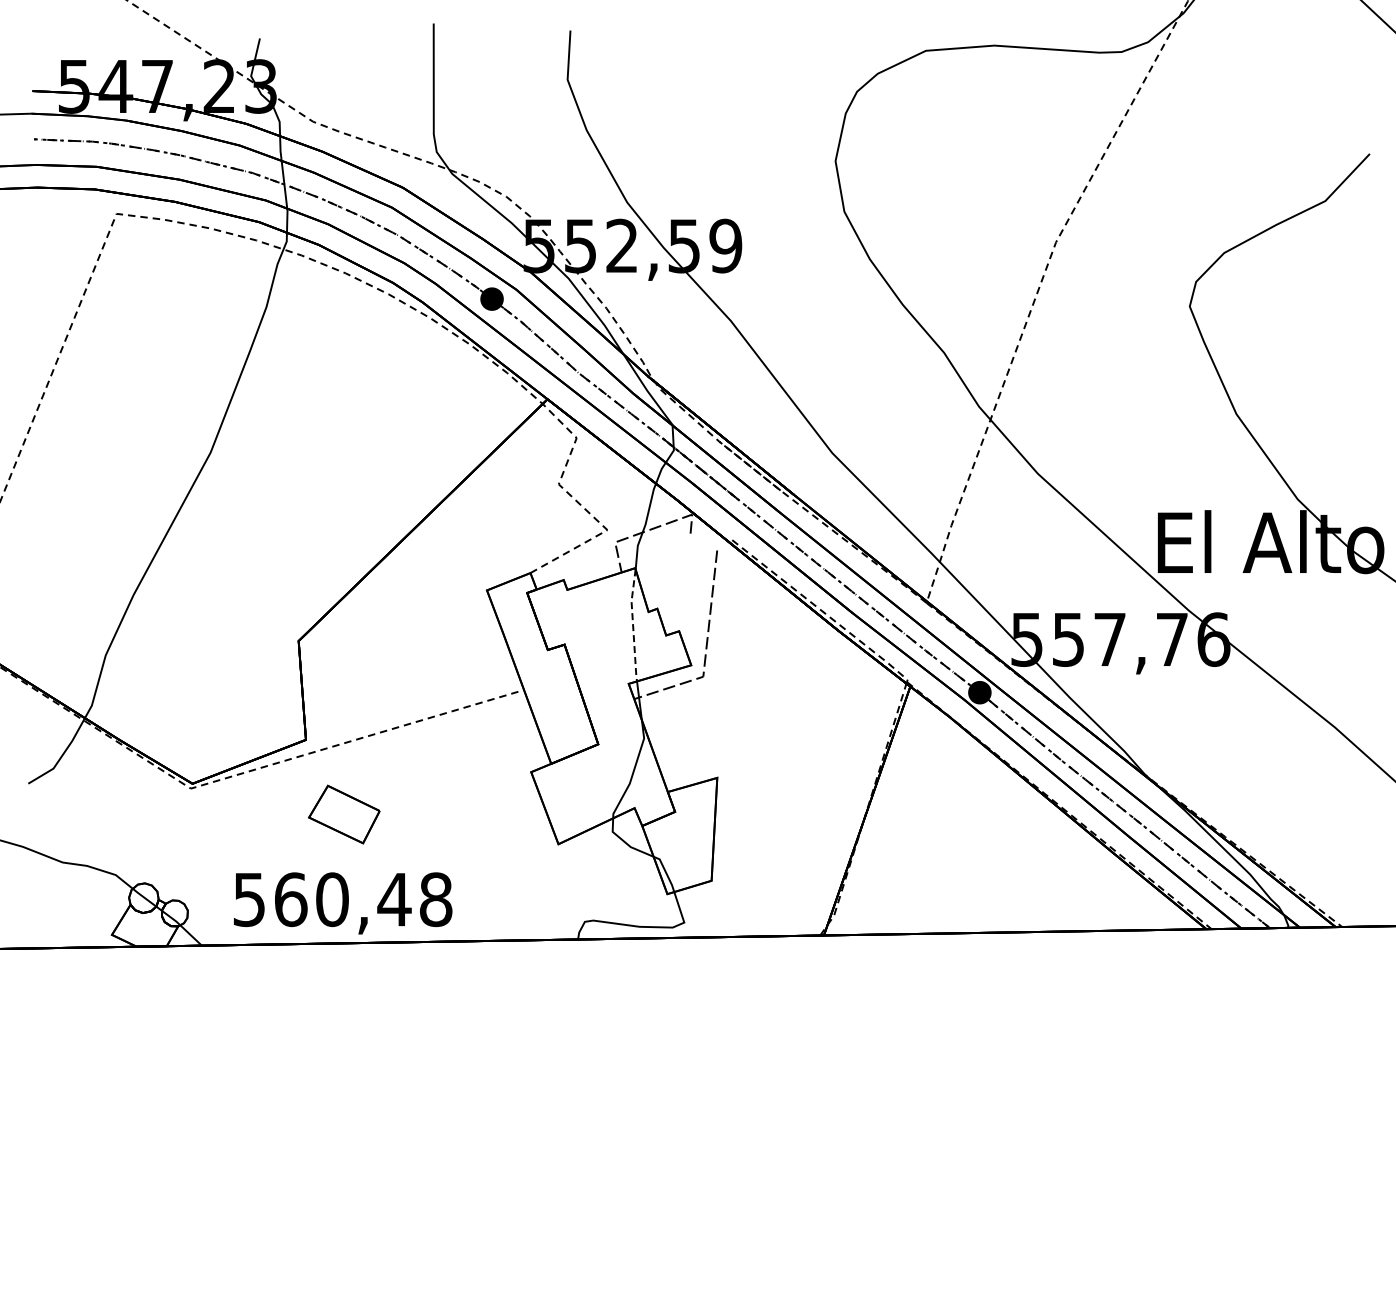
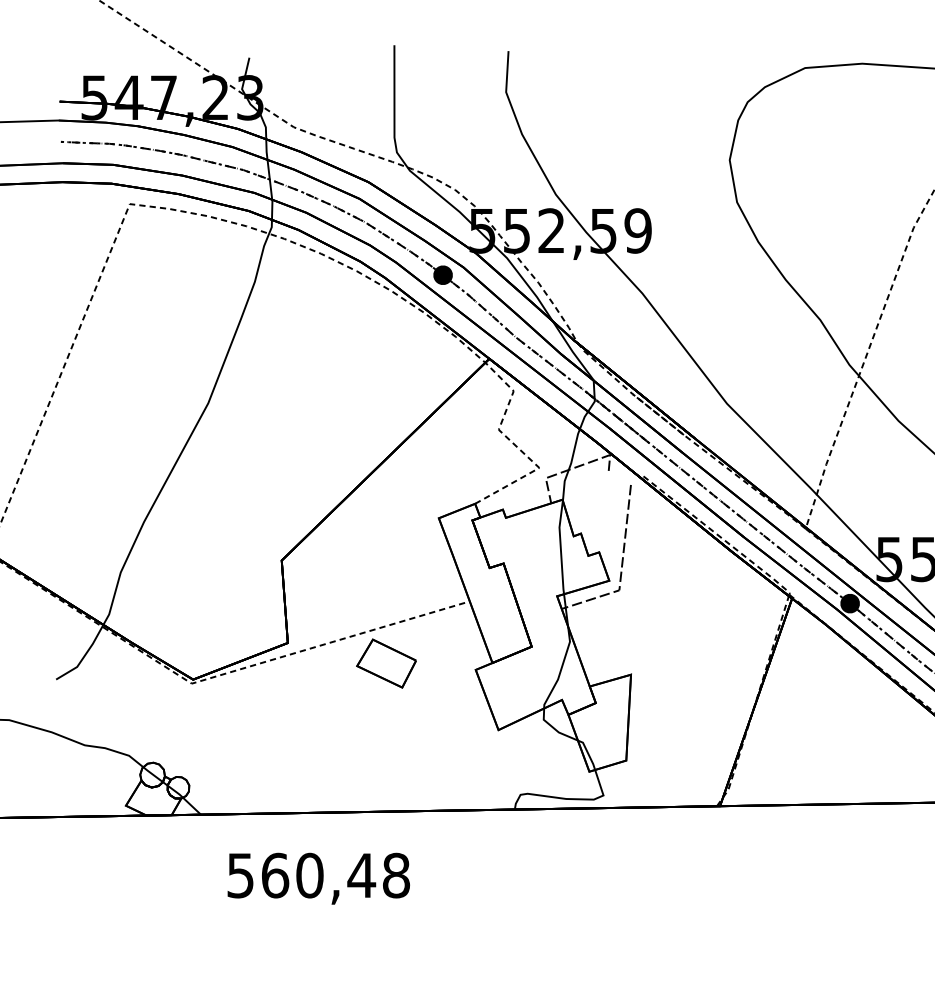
line: (633, 625) -> (561, 547), dashed -> solid
part: (344, 814) -> (386, 663), moved
text: (343, 903) -> (319, 878), moved

